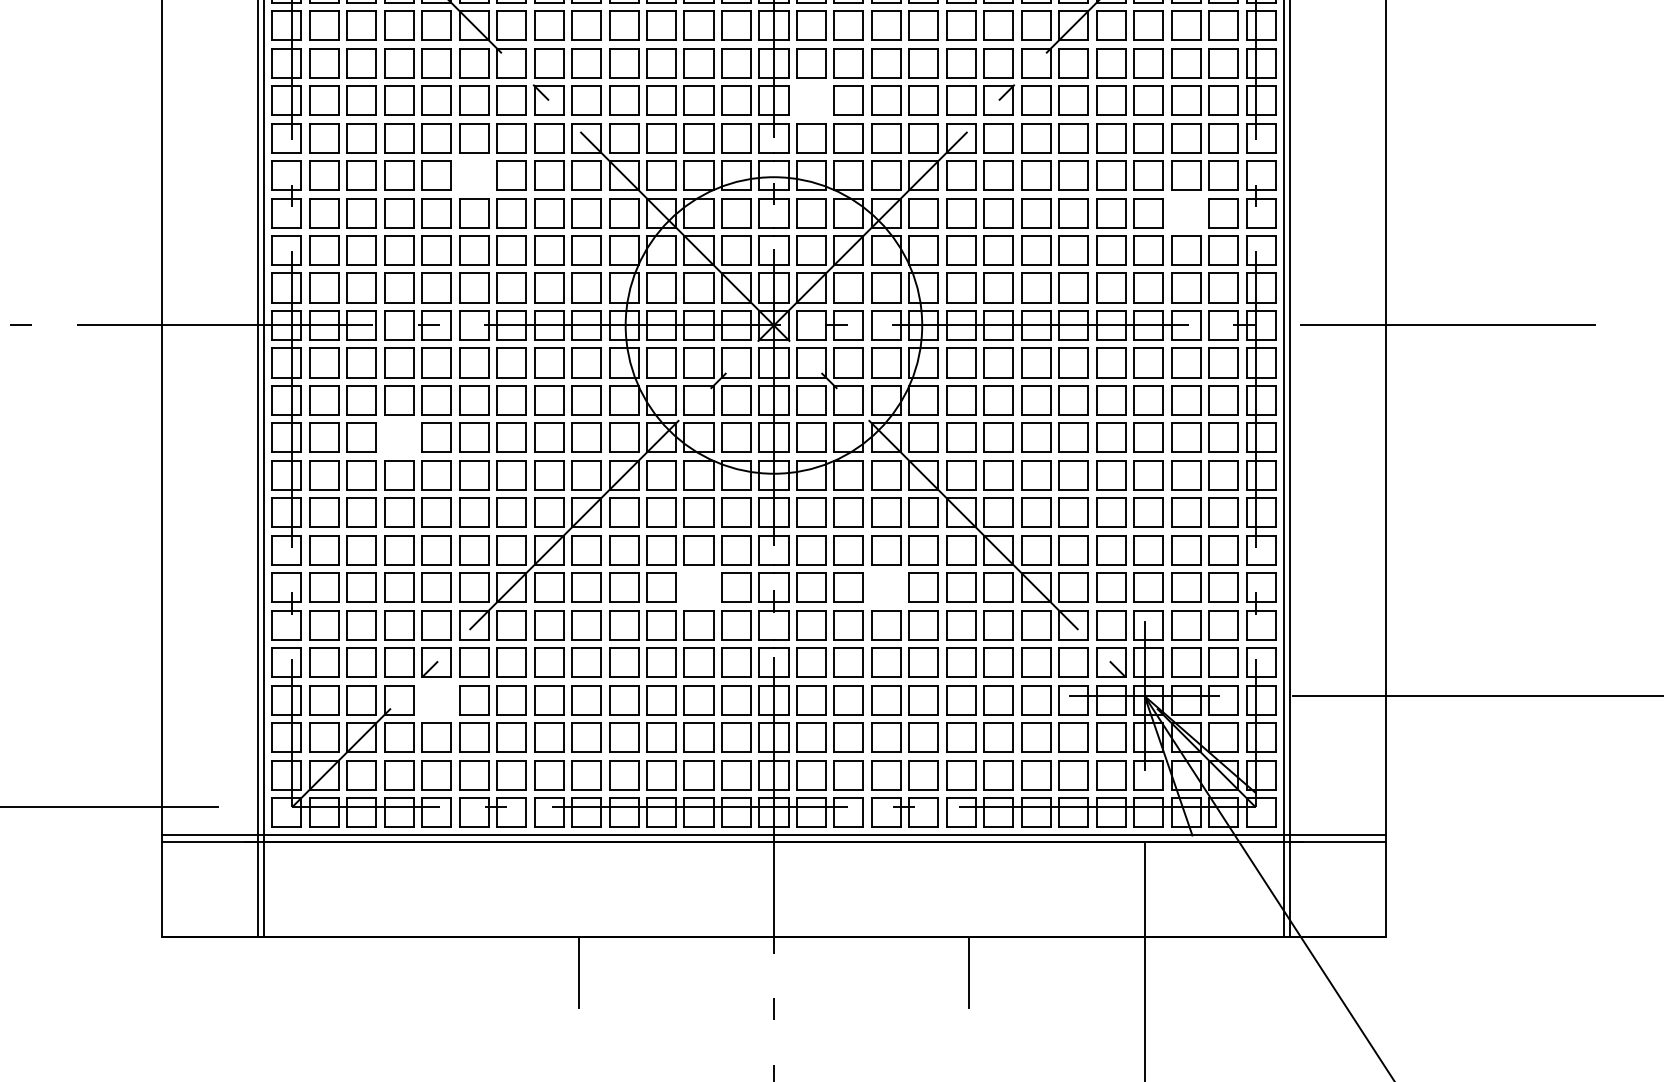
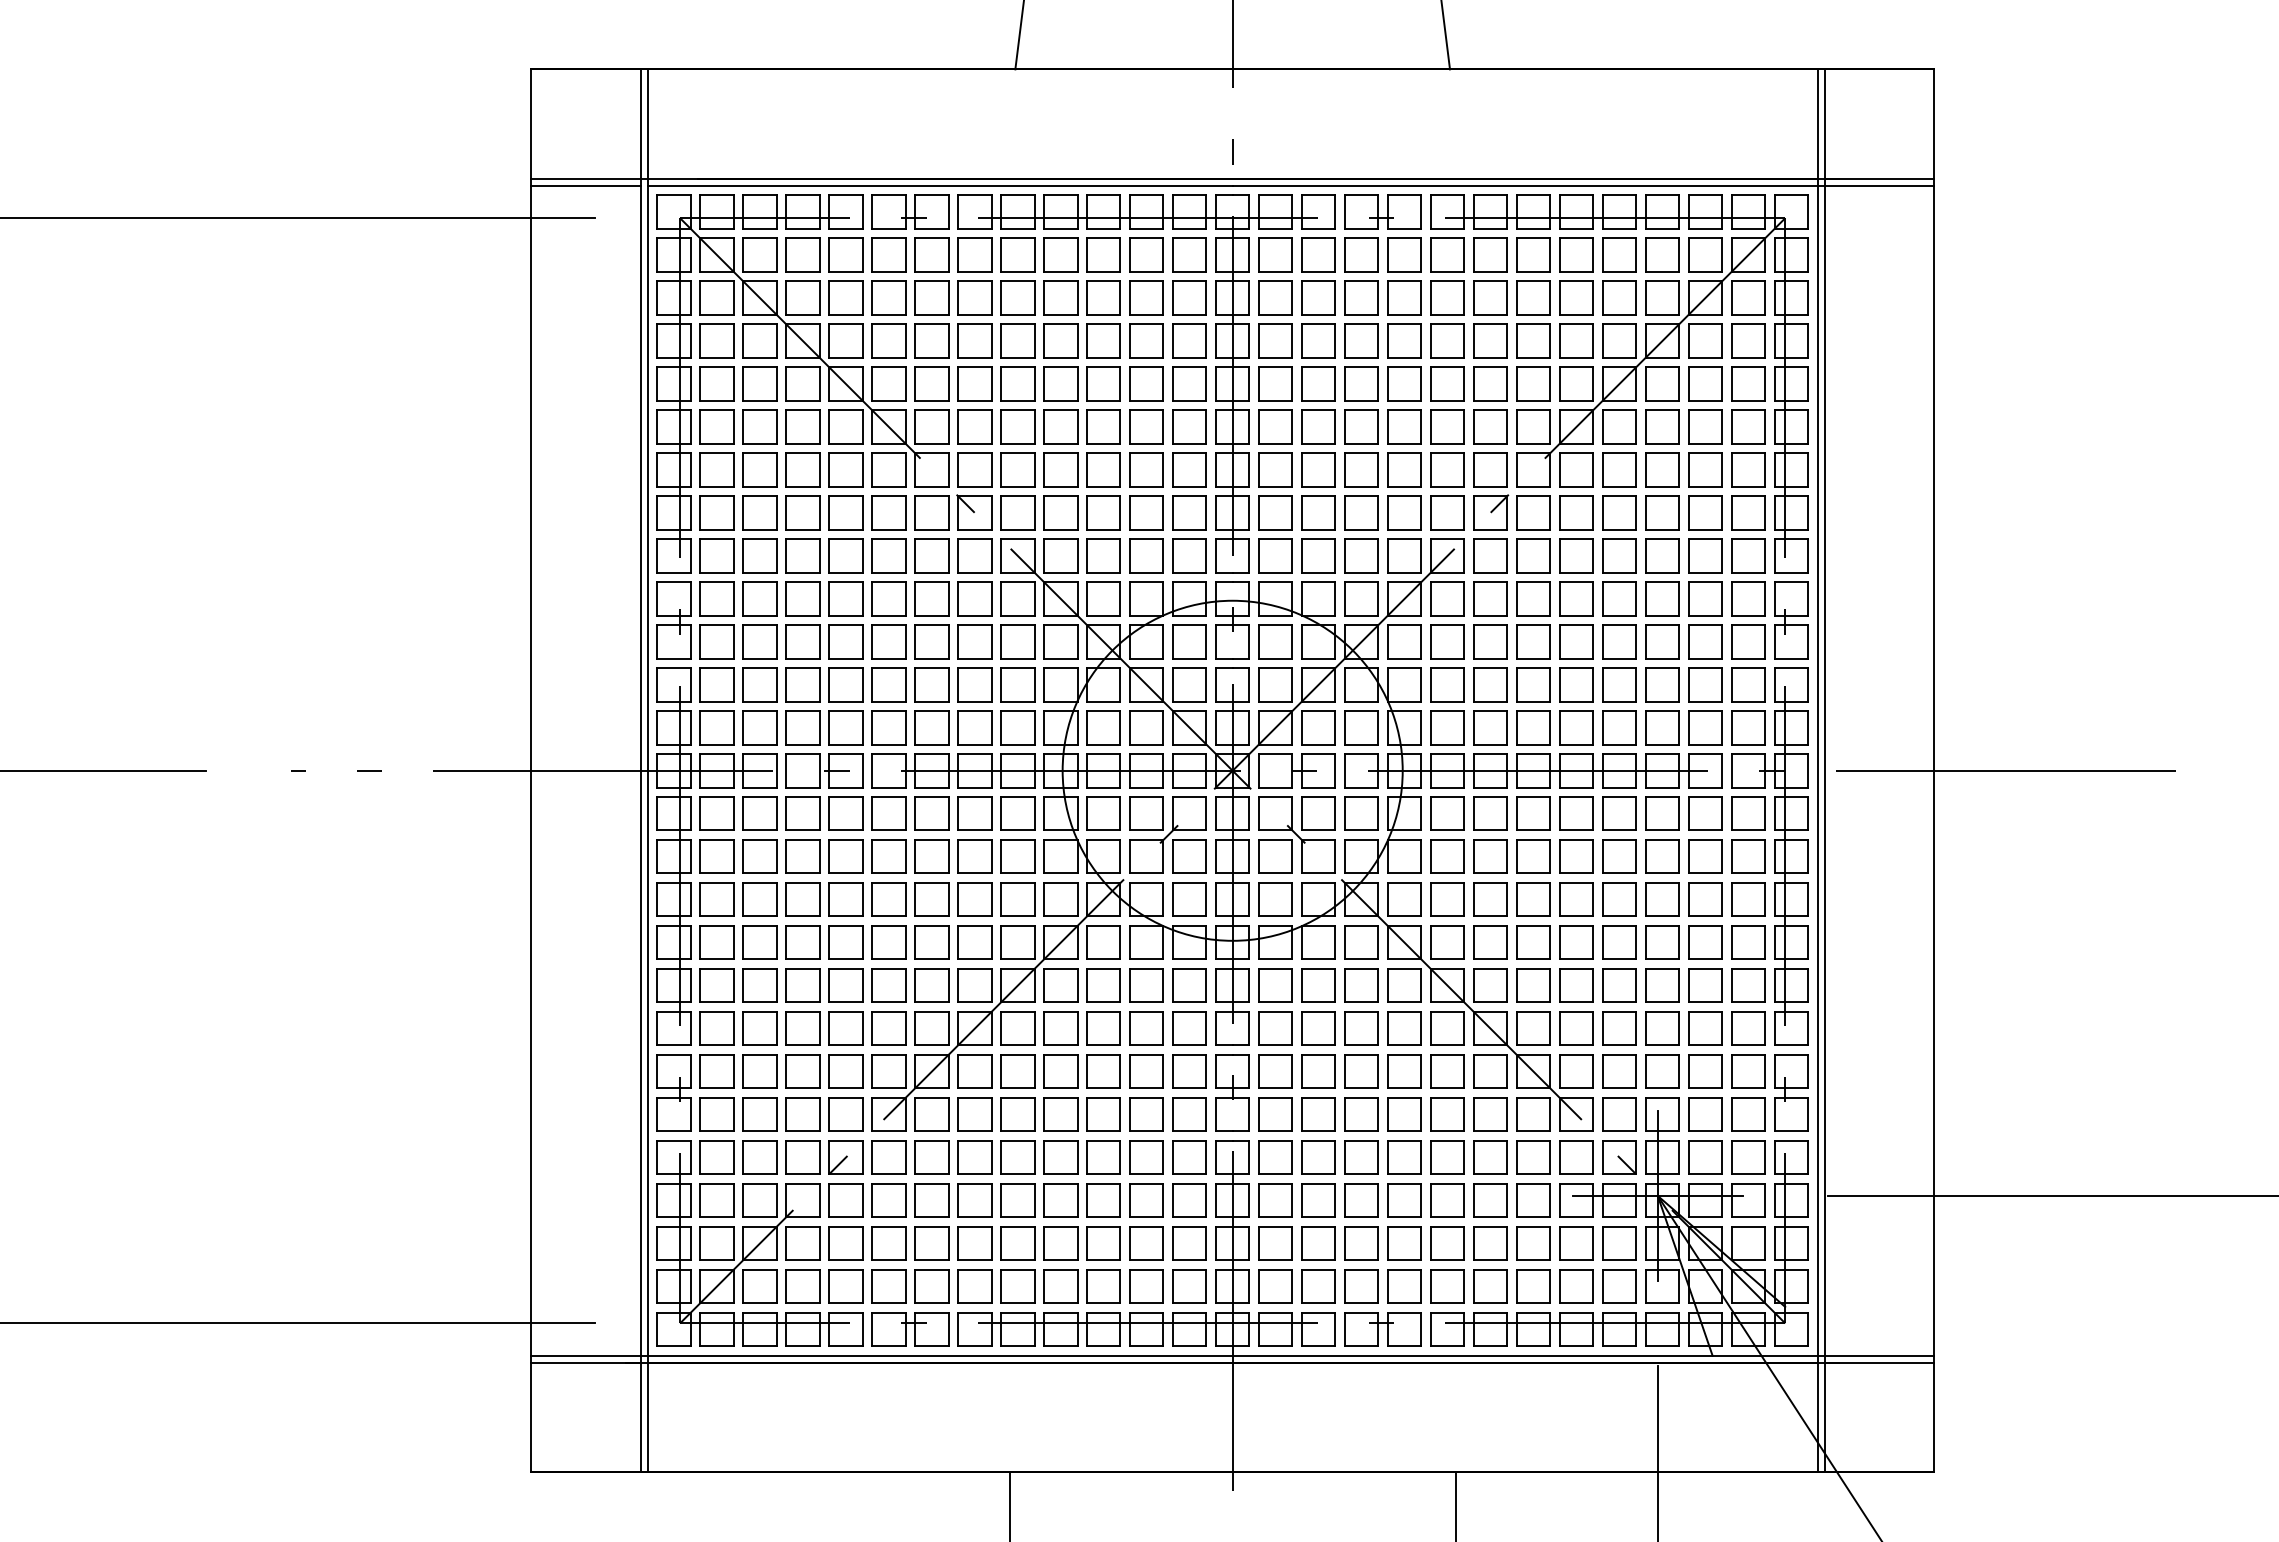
part: (811, 100) -> (1275, 512), added
part: (473, 175) -> (888, 598), added
part: (1186, 212) -> (1705, 641), added
part: (398, 437) -> (802, 899), added
part: (698, 587) -> (1146, 1071), added
part: (886, 587) -> (1361, 1071), added
part: (436, 700) -> (845, 1200), added

